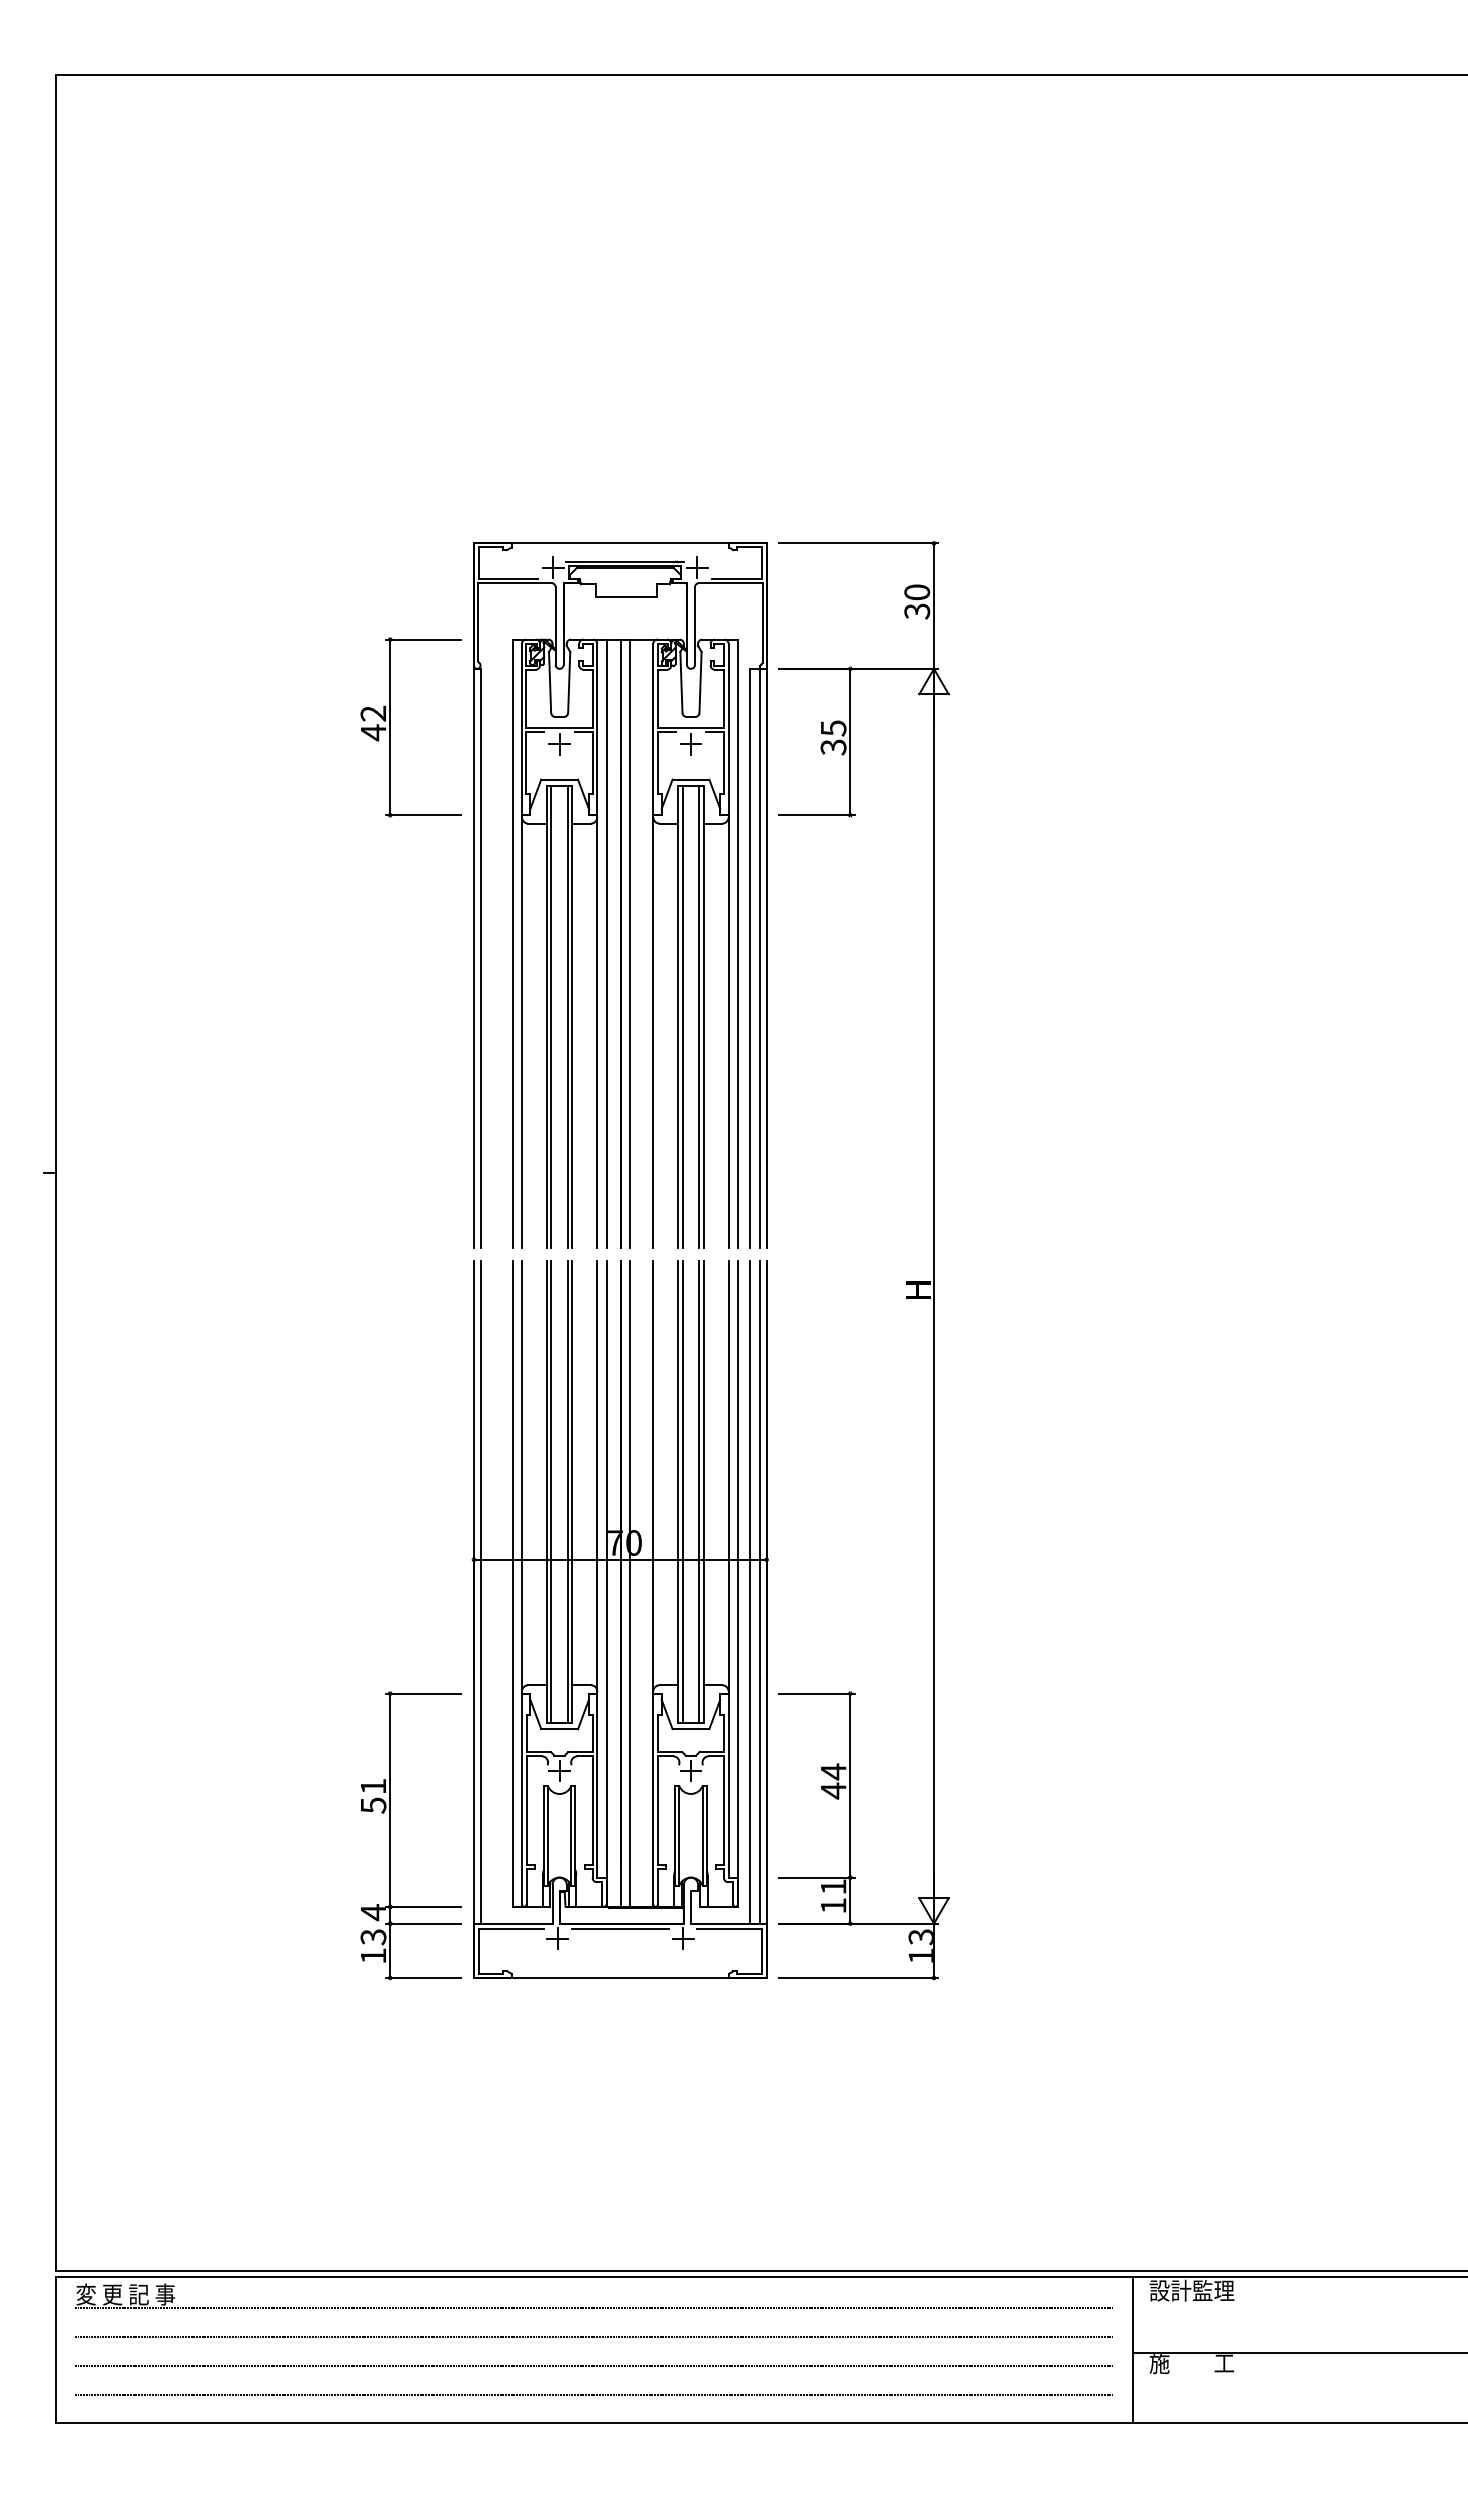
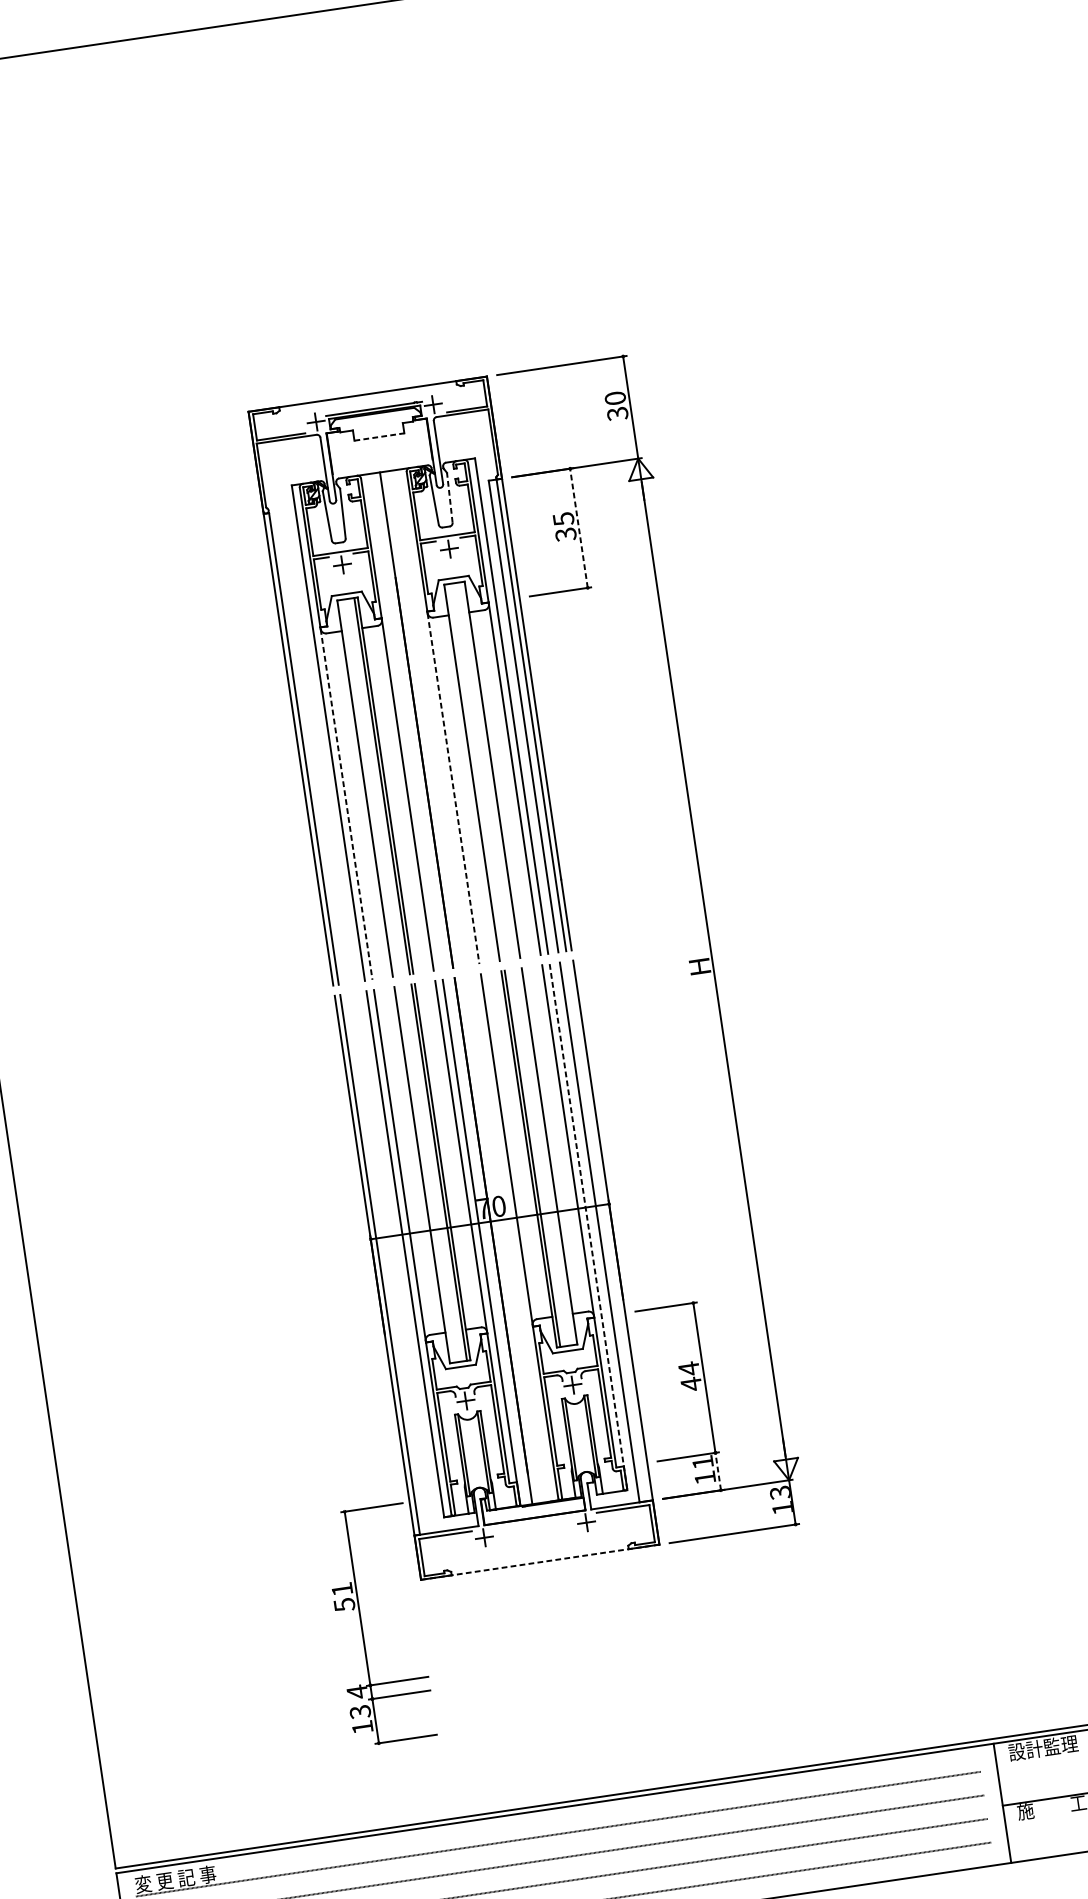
line: (626, 596) -> (379, 436), solid -> dashed
line: (700, 681) -> (449, 497), solid -> dashed
part: (390, 727) -> (202, 571), removed
line: (850, 741) -> (579, 527), solid -> dashed
line: (606, 943) -> (404, 721), removed
line: (630, 943) -> (424, 718), removed
line: (551, 1016) -> (368, 787), removed
line: (682, 1016) -> (475, 771), removed
line: (699, 1016) -> (489, 769), removed
line: (522, 1033) -> (347, 804), solid -> dashed
line: (653, 1033) -> (453, 789), solid -> dashed
line: (551, 1491) -> (425, 1174), removed
line: (699, 1491) -> (546, 1156), removed
line: (630, 1583) -> (501, 1239), removed
line: (737, 1584) -> (588, 1227), solid -> dashed
line: (760, 1591) -> (607, 1230), removed
part: (390, 1835) -> (361, 1627), moved
line: (850, 1900) -> (718, 1471), solid -> dashed
line: (620, 1928) -> (534, 1521), removed
line: (620, 1978) -> (540, 1562), solid -> dashed

